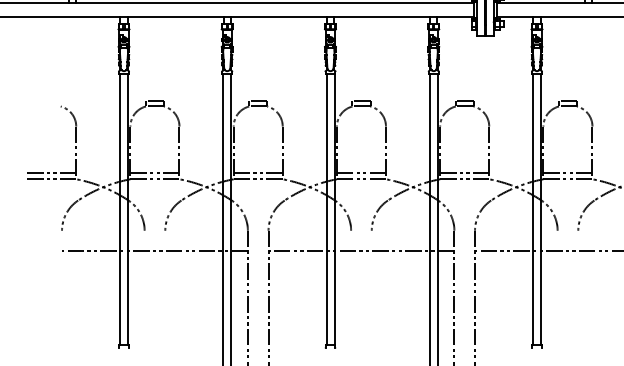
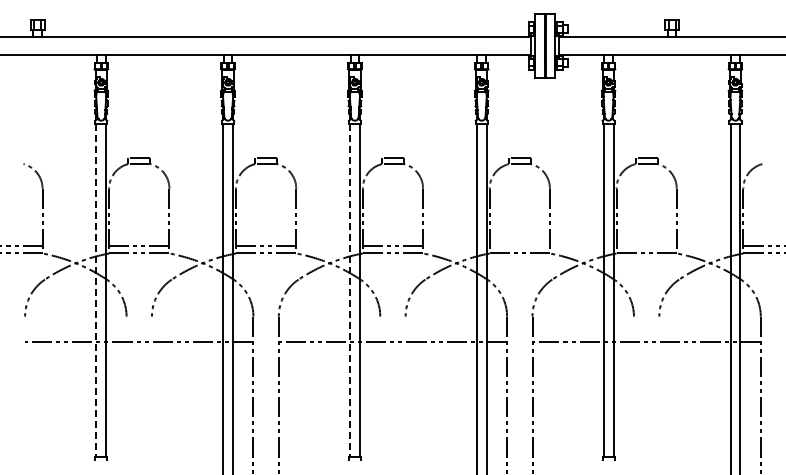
line: (464, 172) -> (519, 245), removed
line: (567, 172) -> (646, 245), removed
line: (120, 209) -> (96, 290), solid -> dashed
line: (326, 209) -> (350, 290), solid -> dashed

